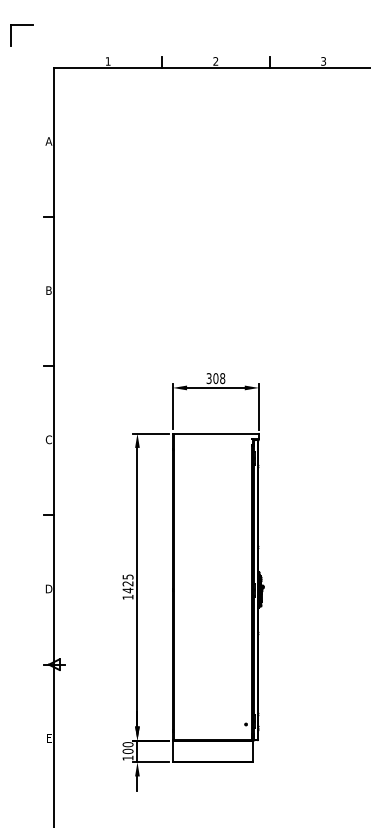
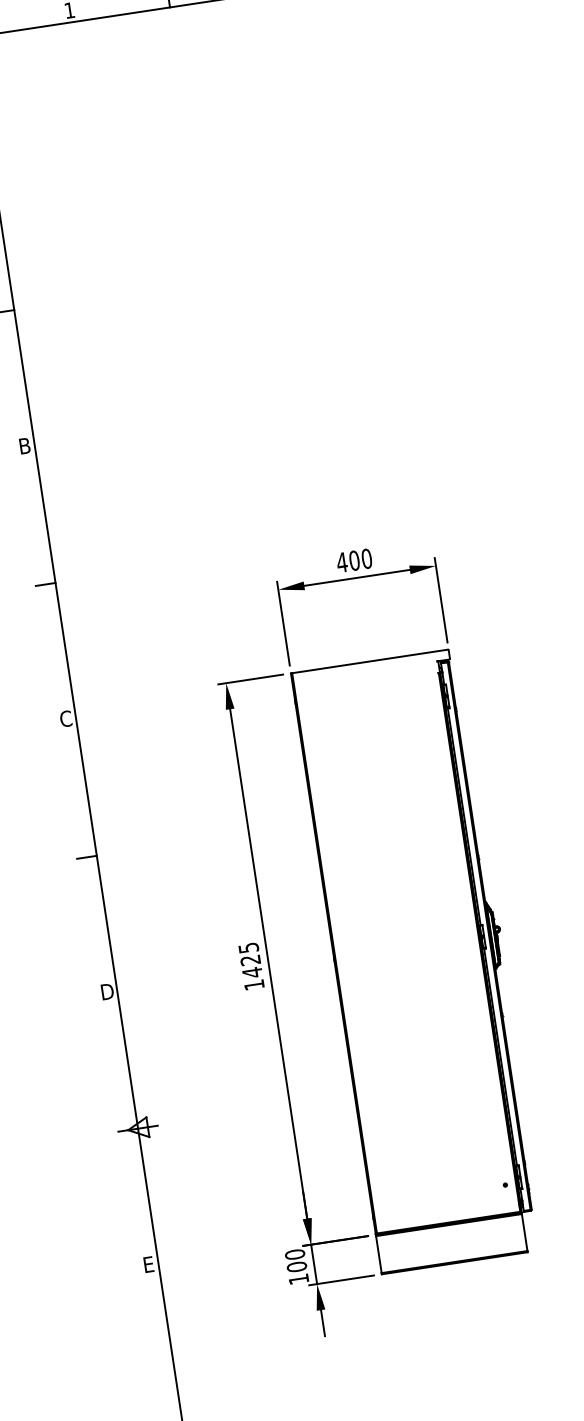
text: (215, 378) -> (353, 560), 308 -> 400

